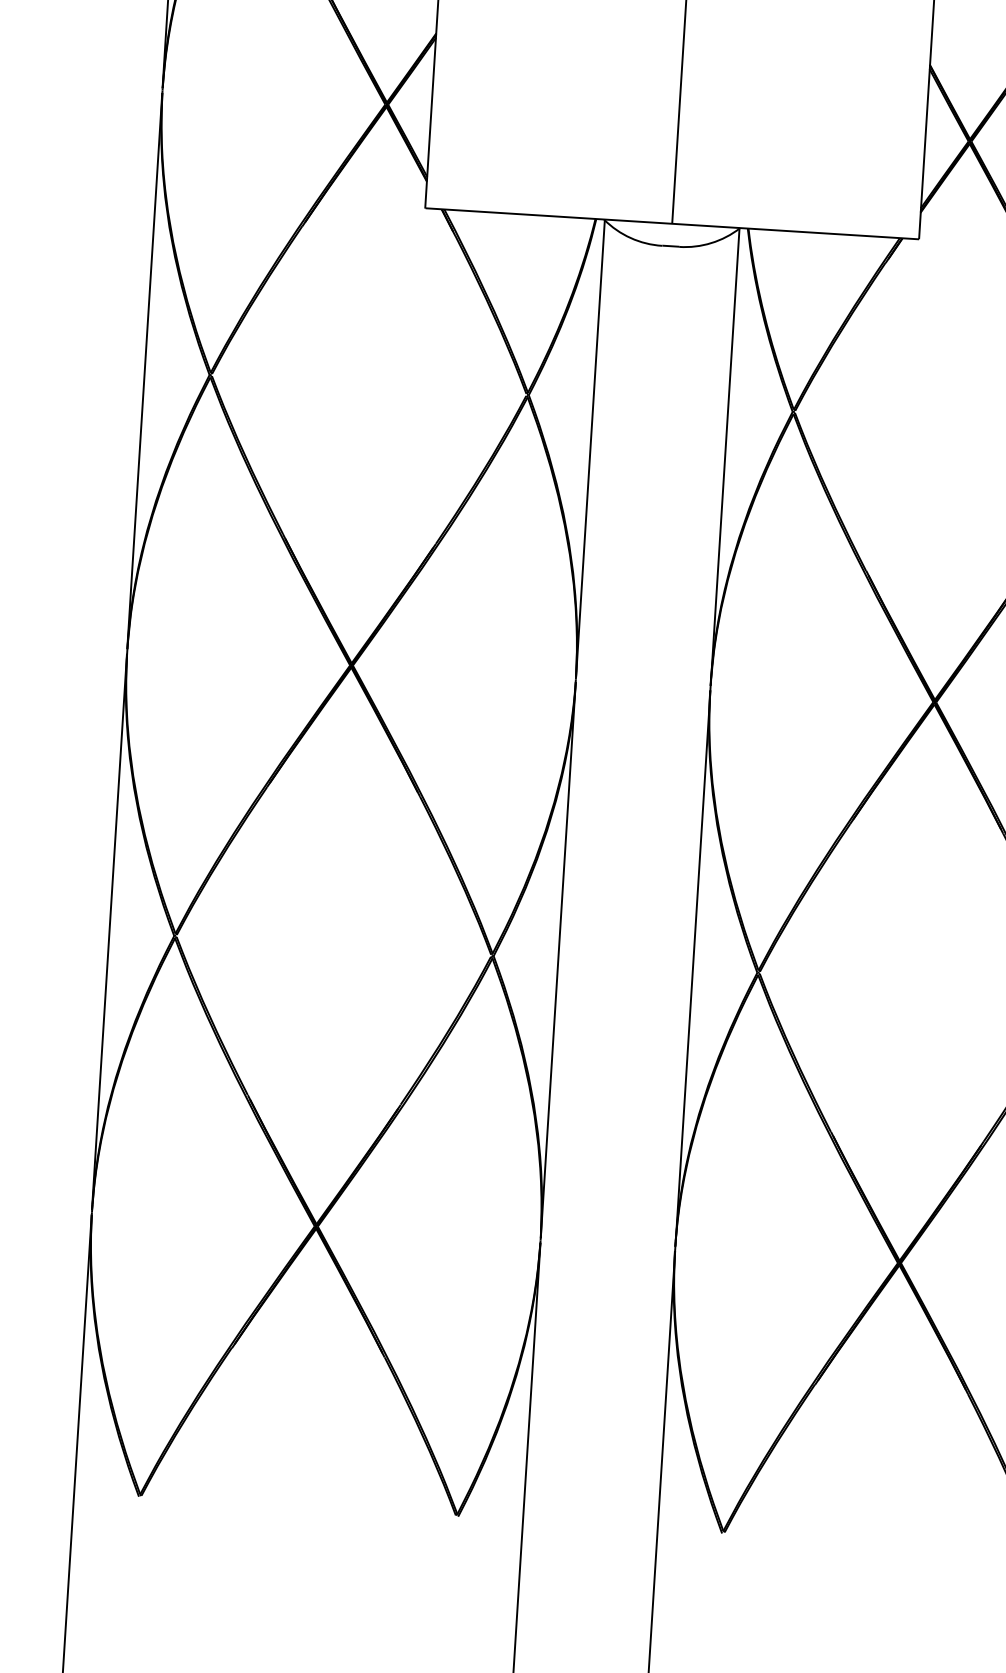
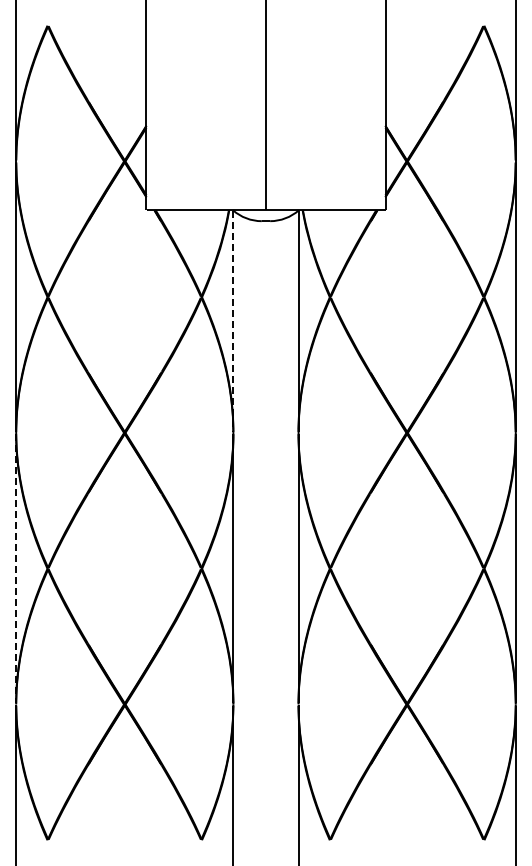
line: (590, 449) -> (233, 321), solid -> dashed
line: (110, 931) -> (16, 568), solid -> dashed

